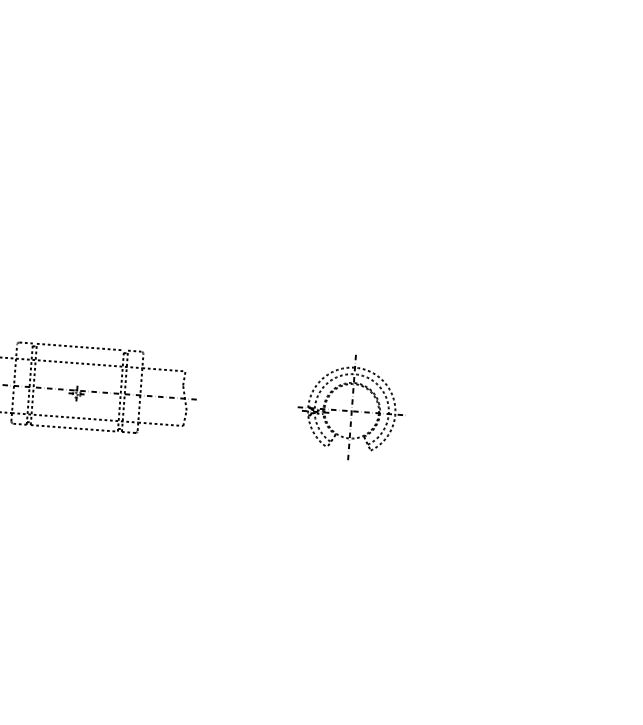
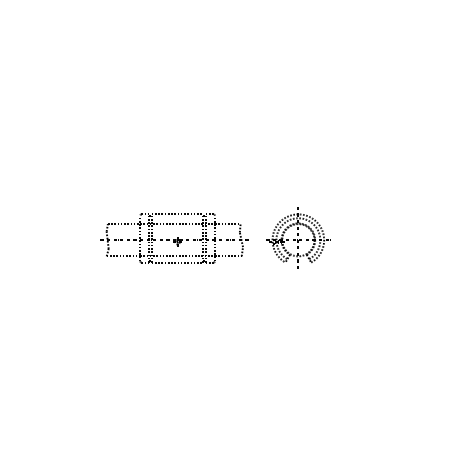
part: (352, 406) -> (298, 237), moved

